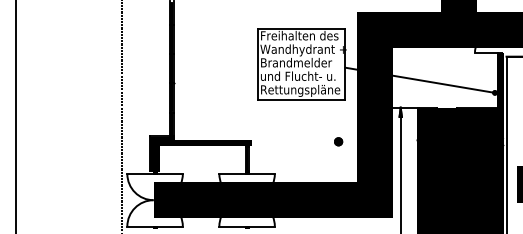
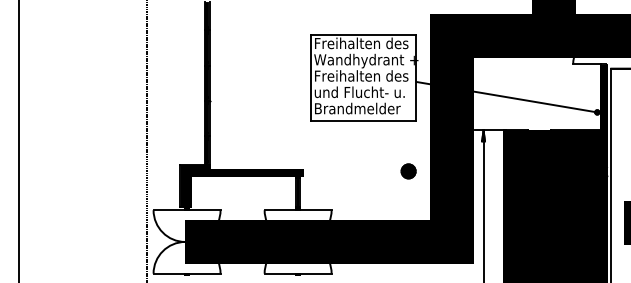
text: (300, 62) -> (362, 75), Brandmelder -> Freihalten des
text: (301, 90) -> (363, 109), Rettungspläne -> Brandmelder
part: (338, 141) -> (408, 171), size x1.6

